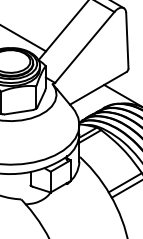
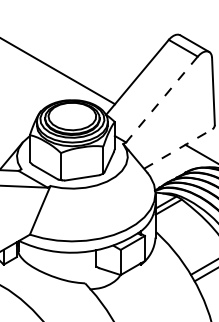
line: (84, 47) -> (161, 99), solid -> dashed
line: (98, 87) -> (178, 148), solid -> dashed

